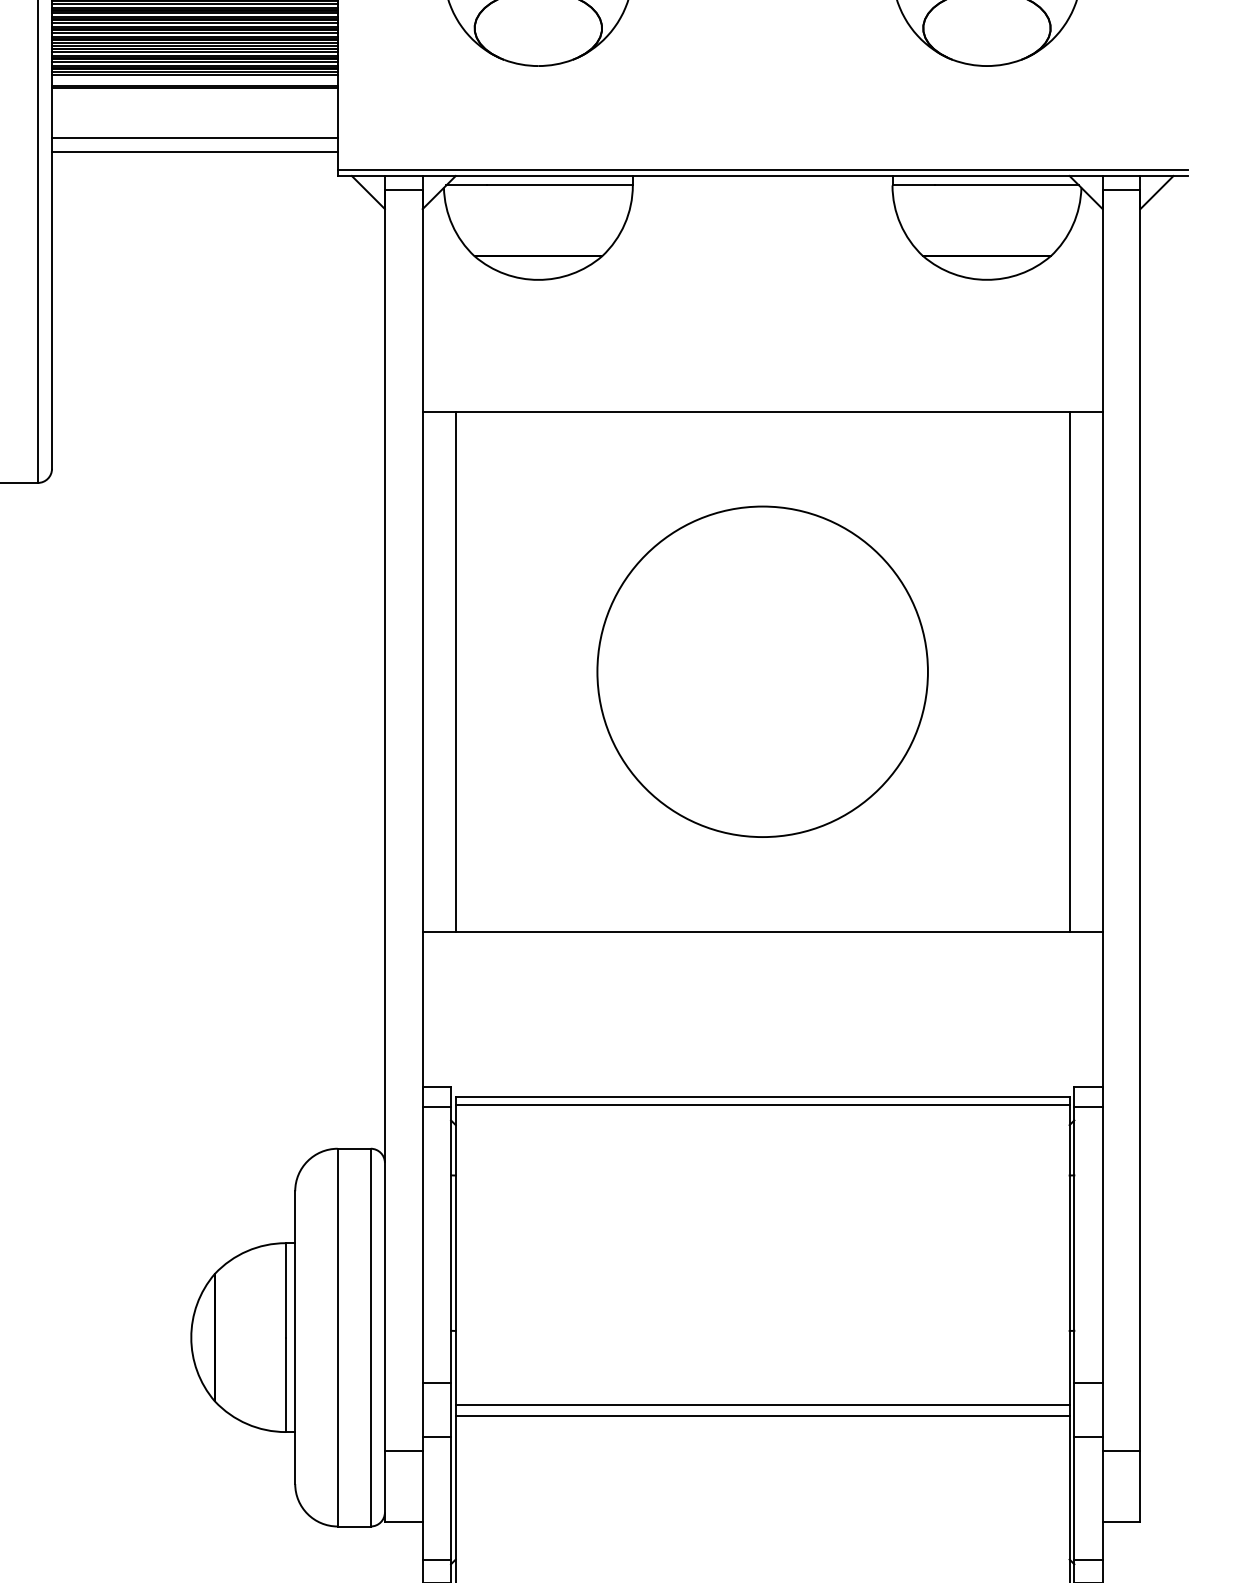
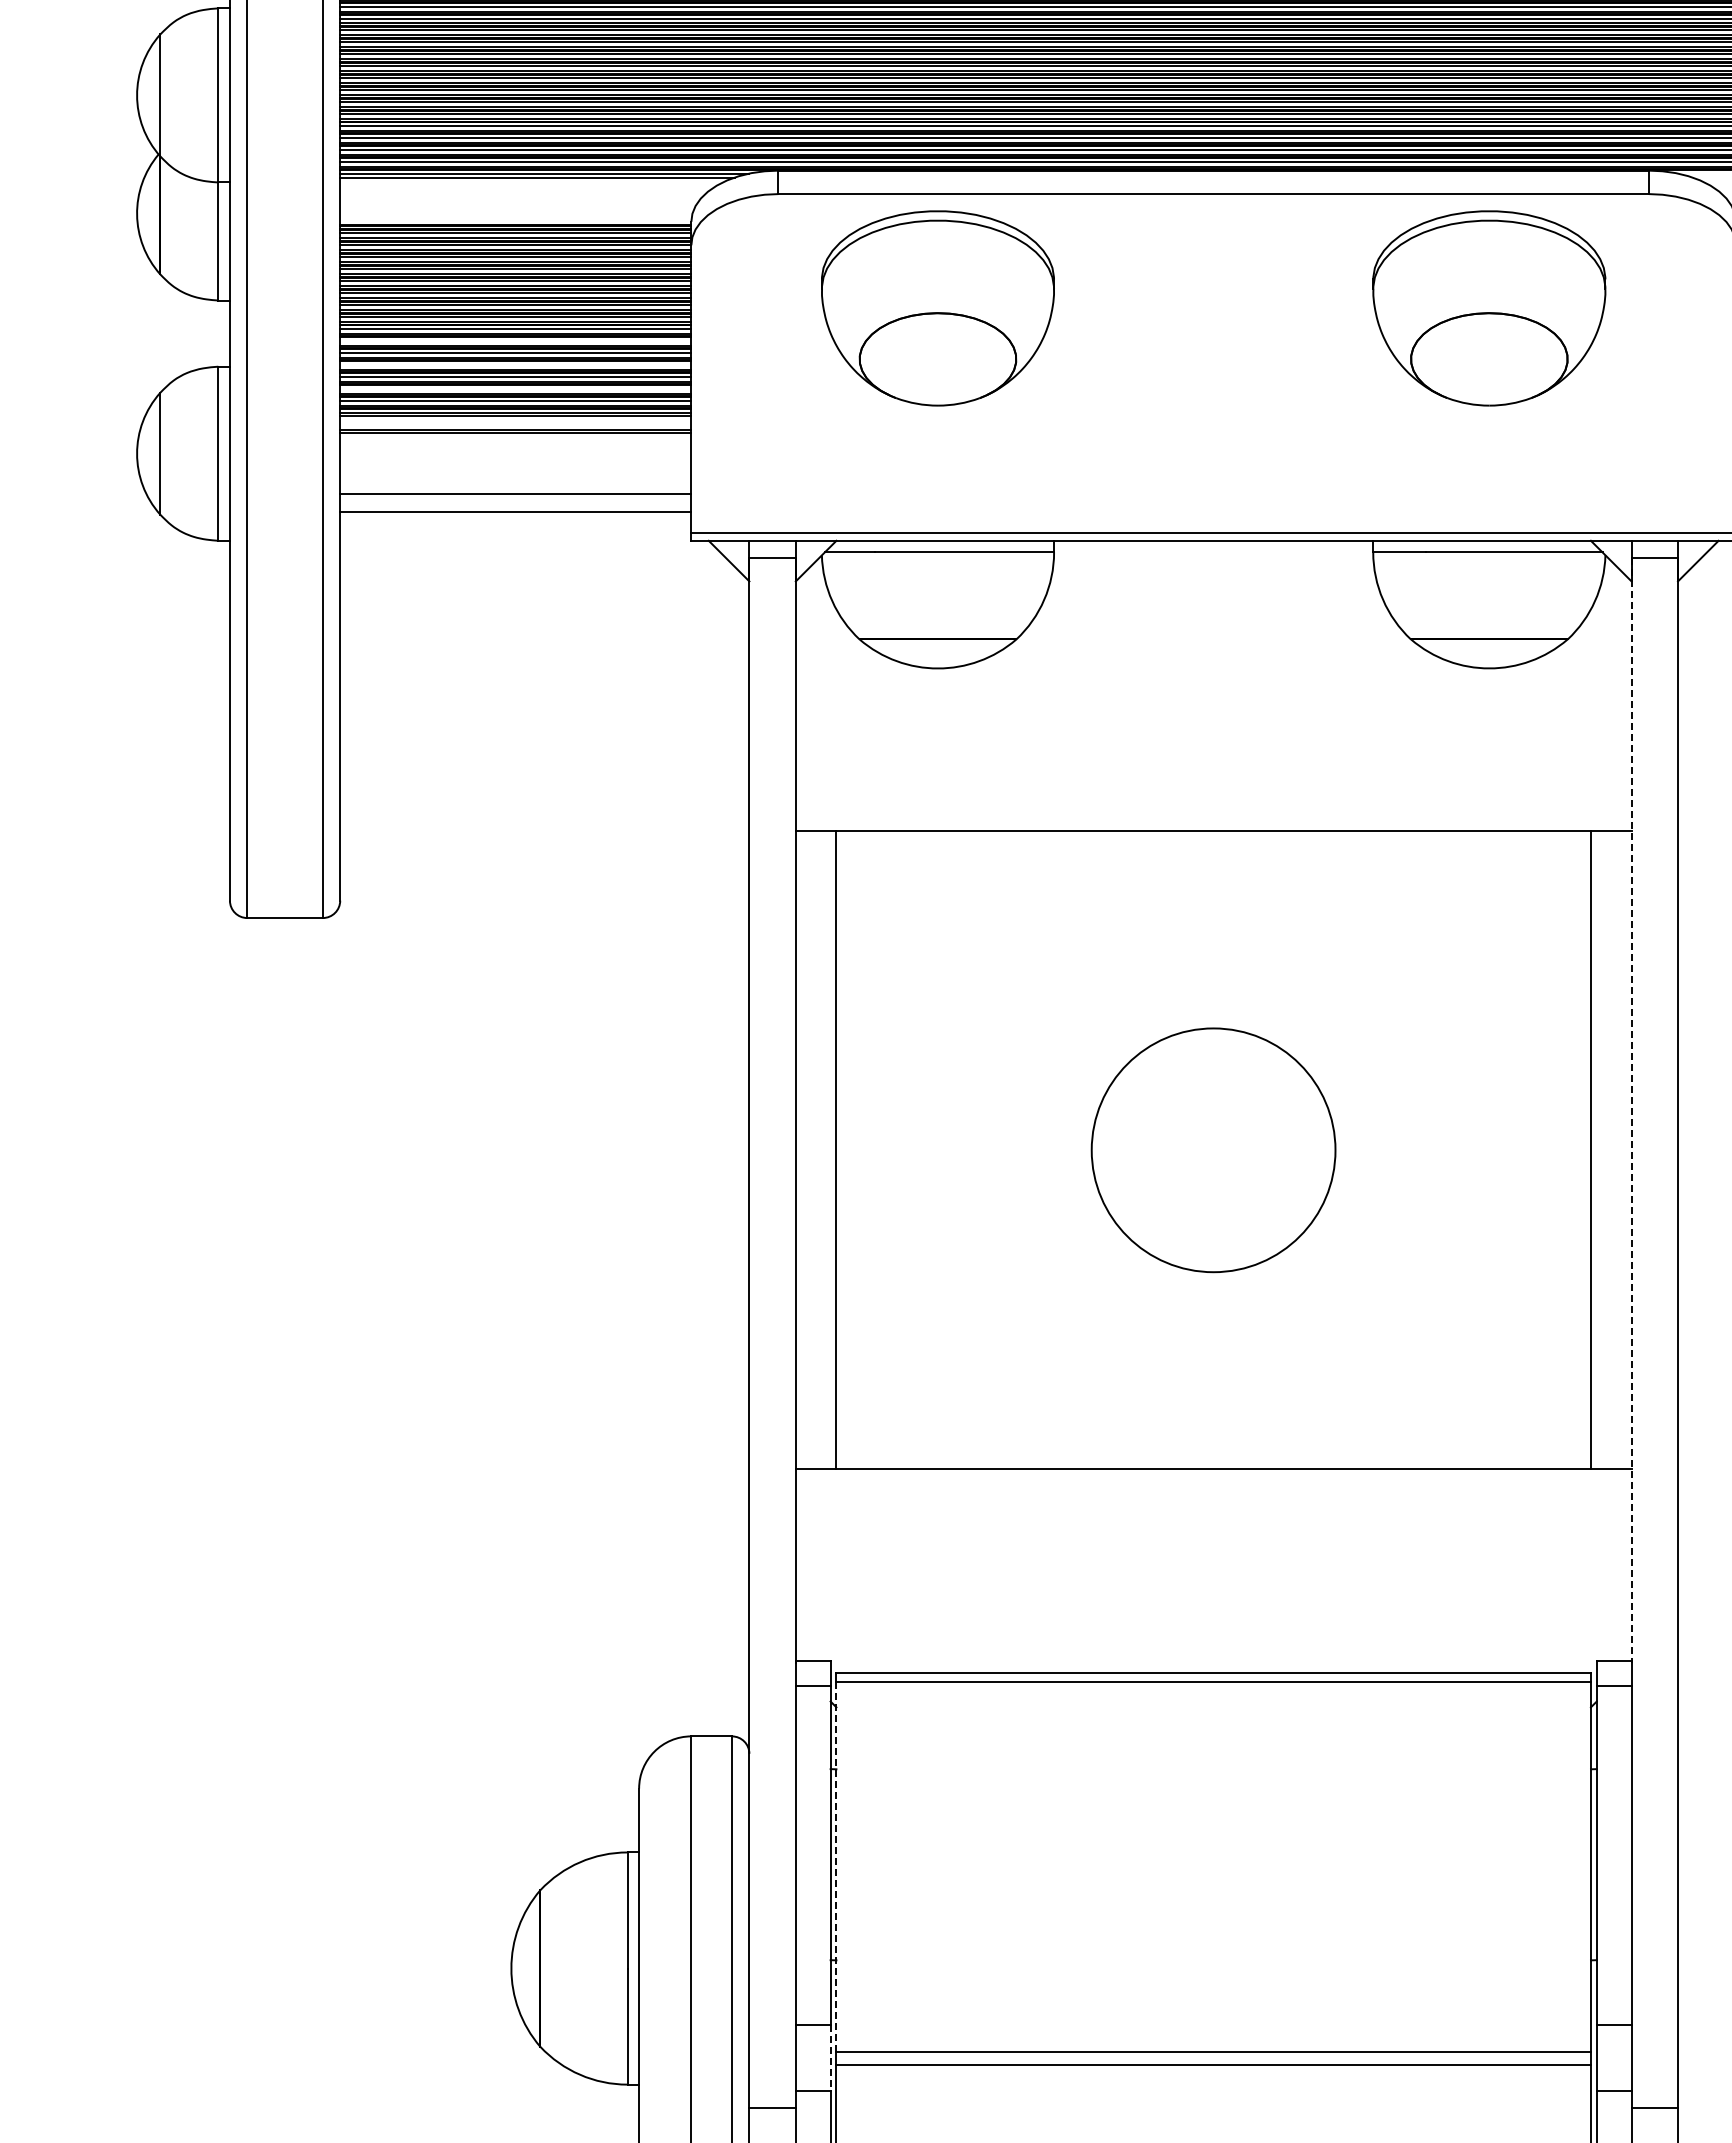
line: (194, 13) -> (515, 340), removed
line: (194, 32) -> (515, 364), removed
line: (194, 52) -> (515, 388), removed
line: (1102, 640) -> (1631, 1111), solid -> dashed
circle: (762, 672) -> (1213, 1150), size x0.6
line: (455, 1255) -> (836, 1867), solid -> dashed
line: (450, 1410) -> (830, 2058), solid -> dashed

